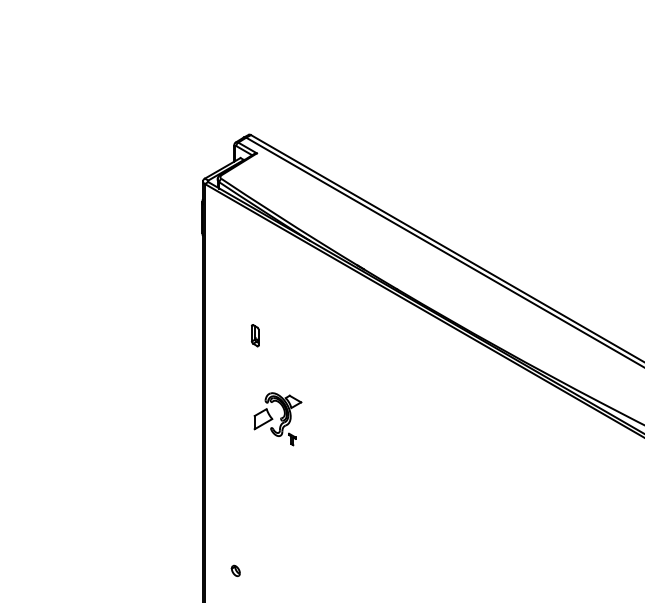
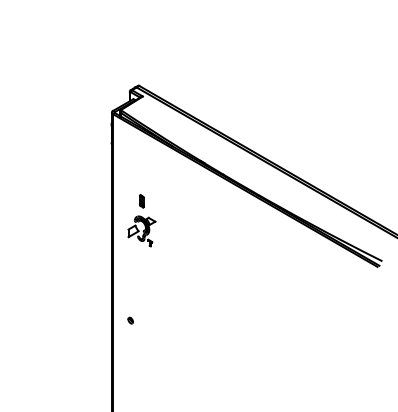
part: (277, 419) -> (141, 231), moved
part: (235, 570) -> (130, 320), moved

